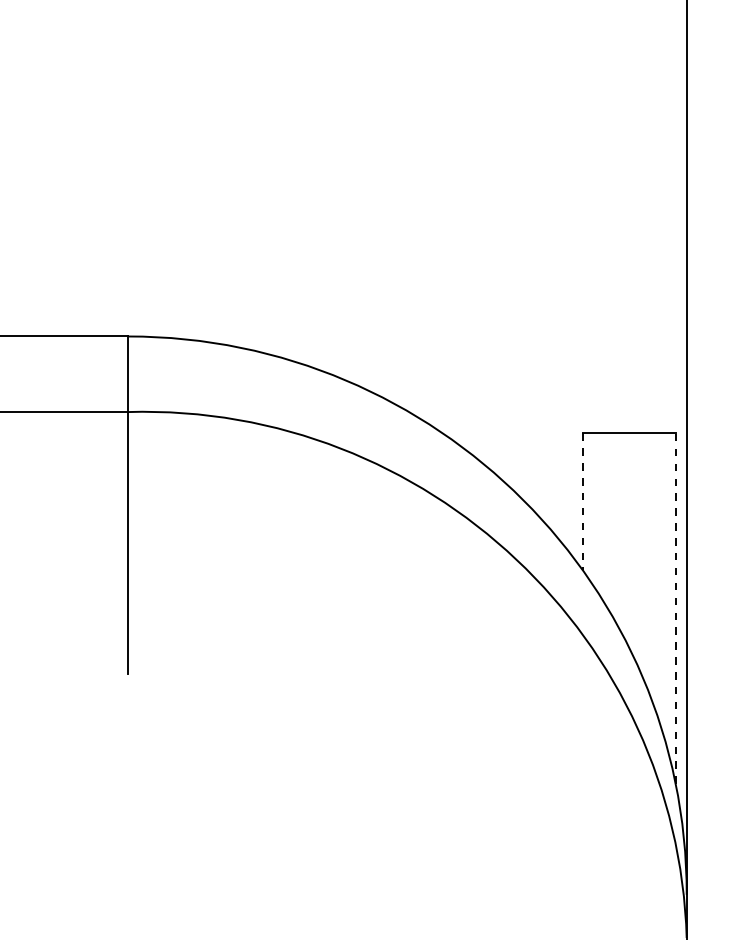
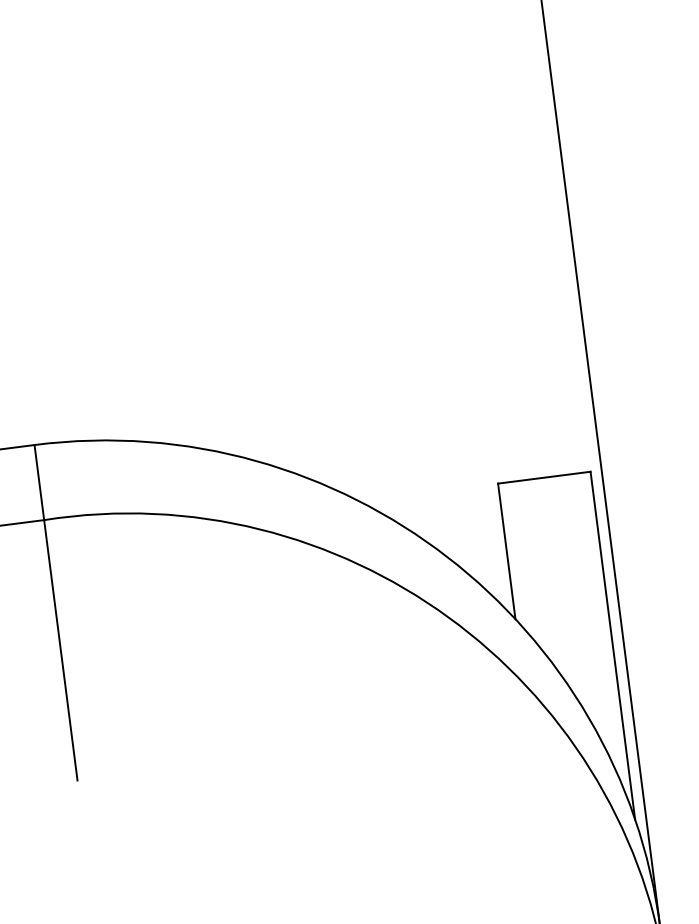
line: (582, 502) -> (506, 552), dashed -> solid
line: (675, 608) -> (612, 645), dashed -> solid

